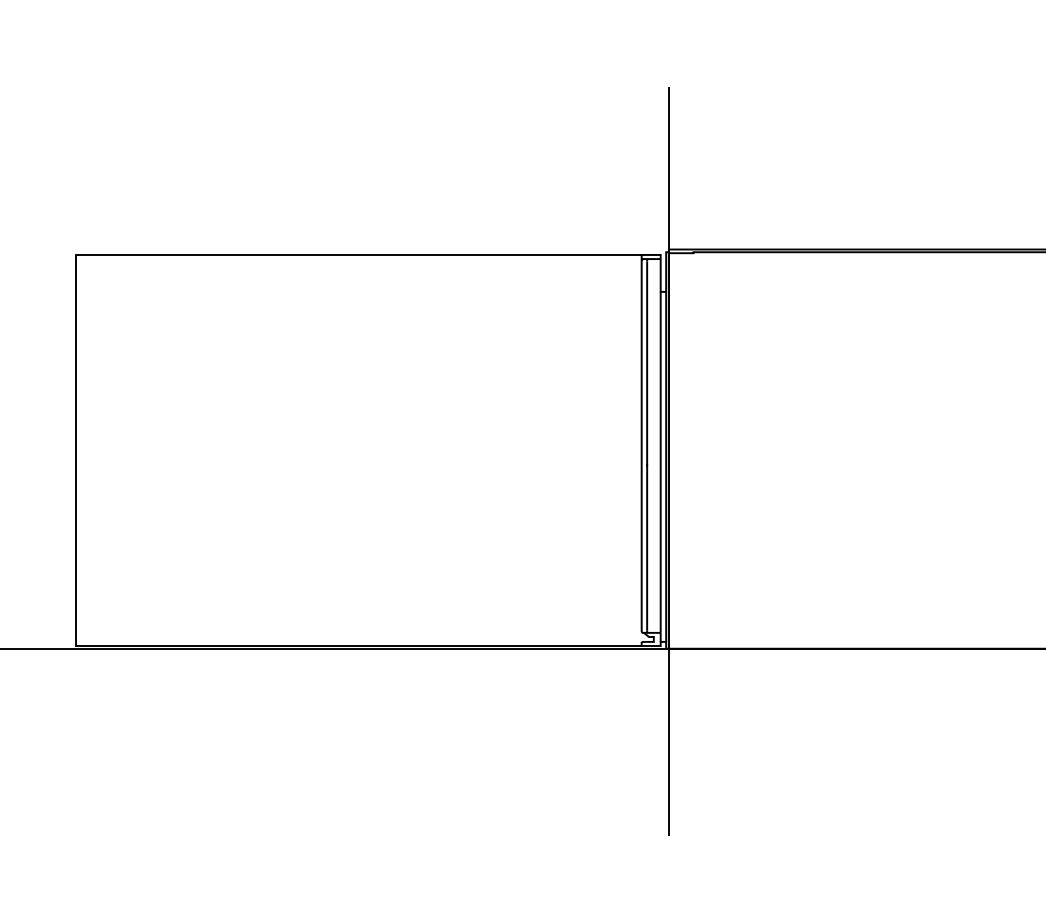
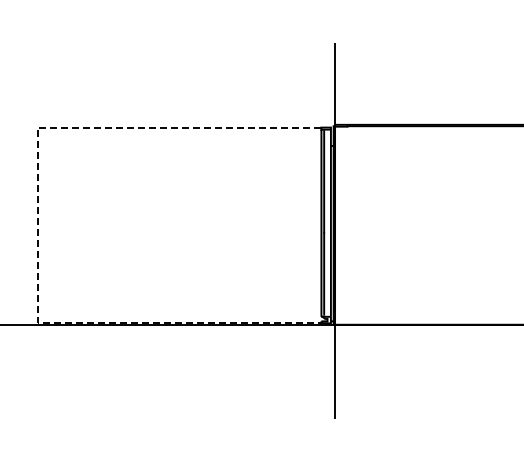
line: (74, 450) -> (37, 225), solid -> dashed

